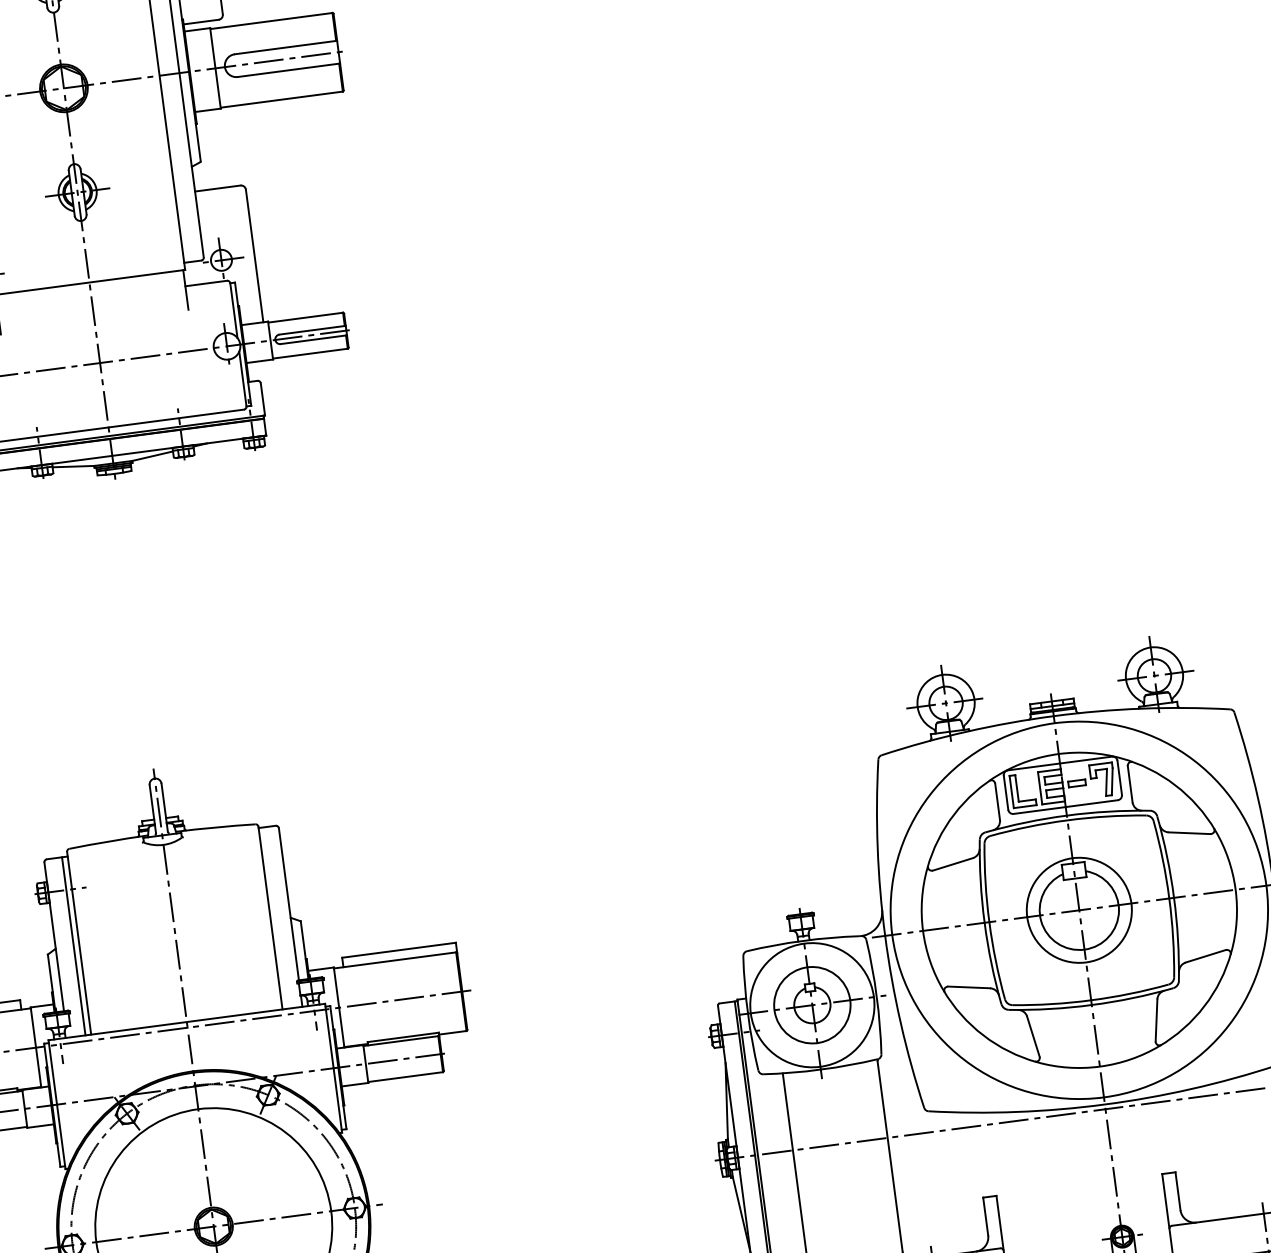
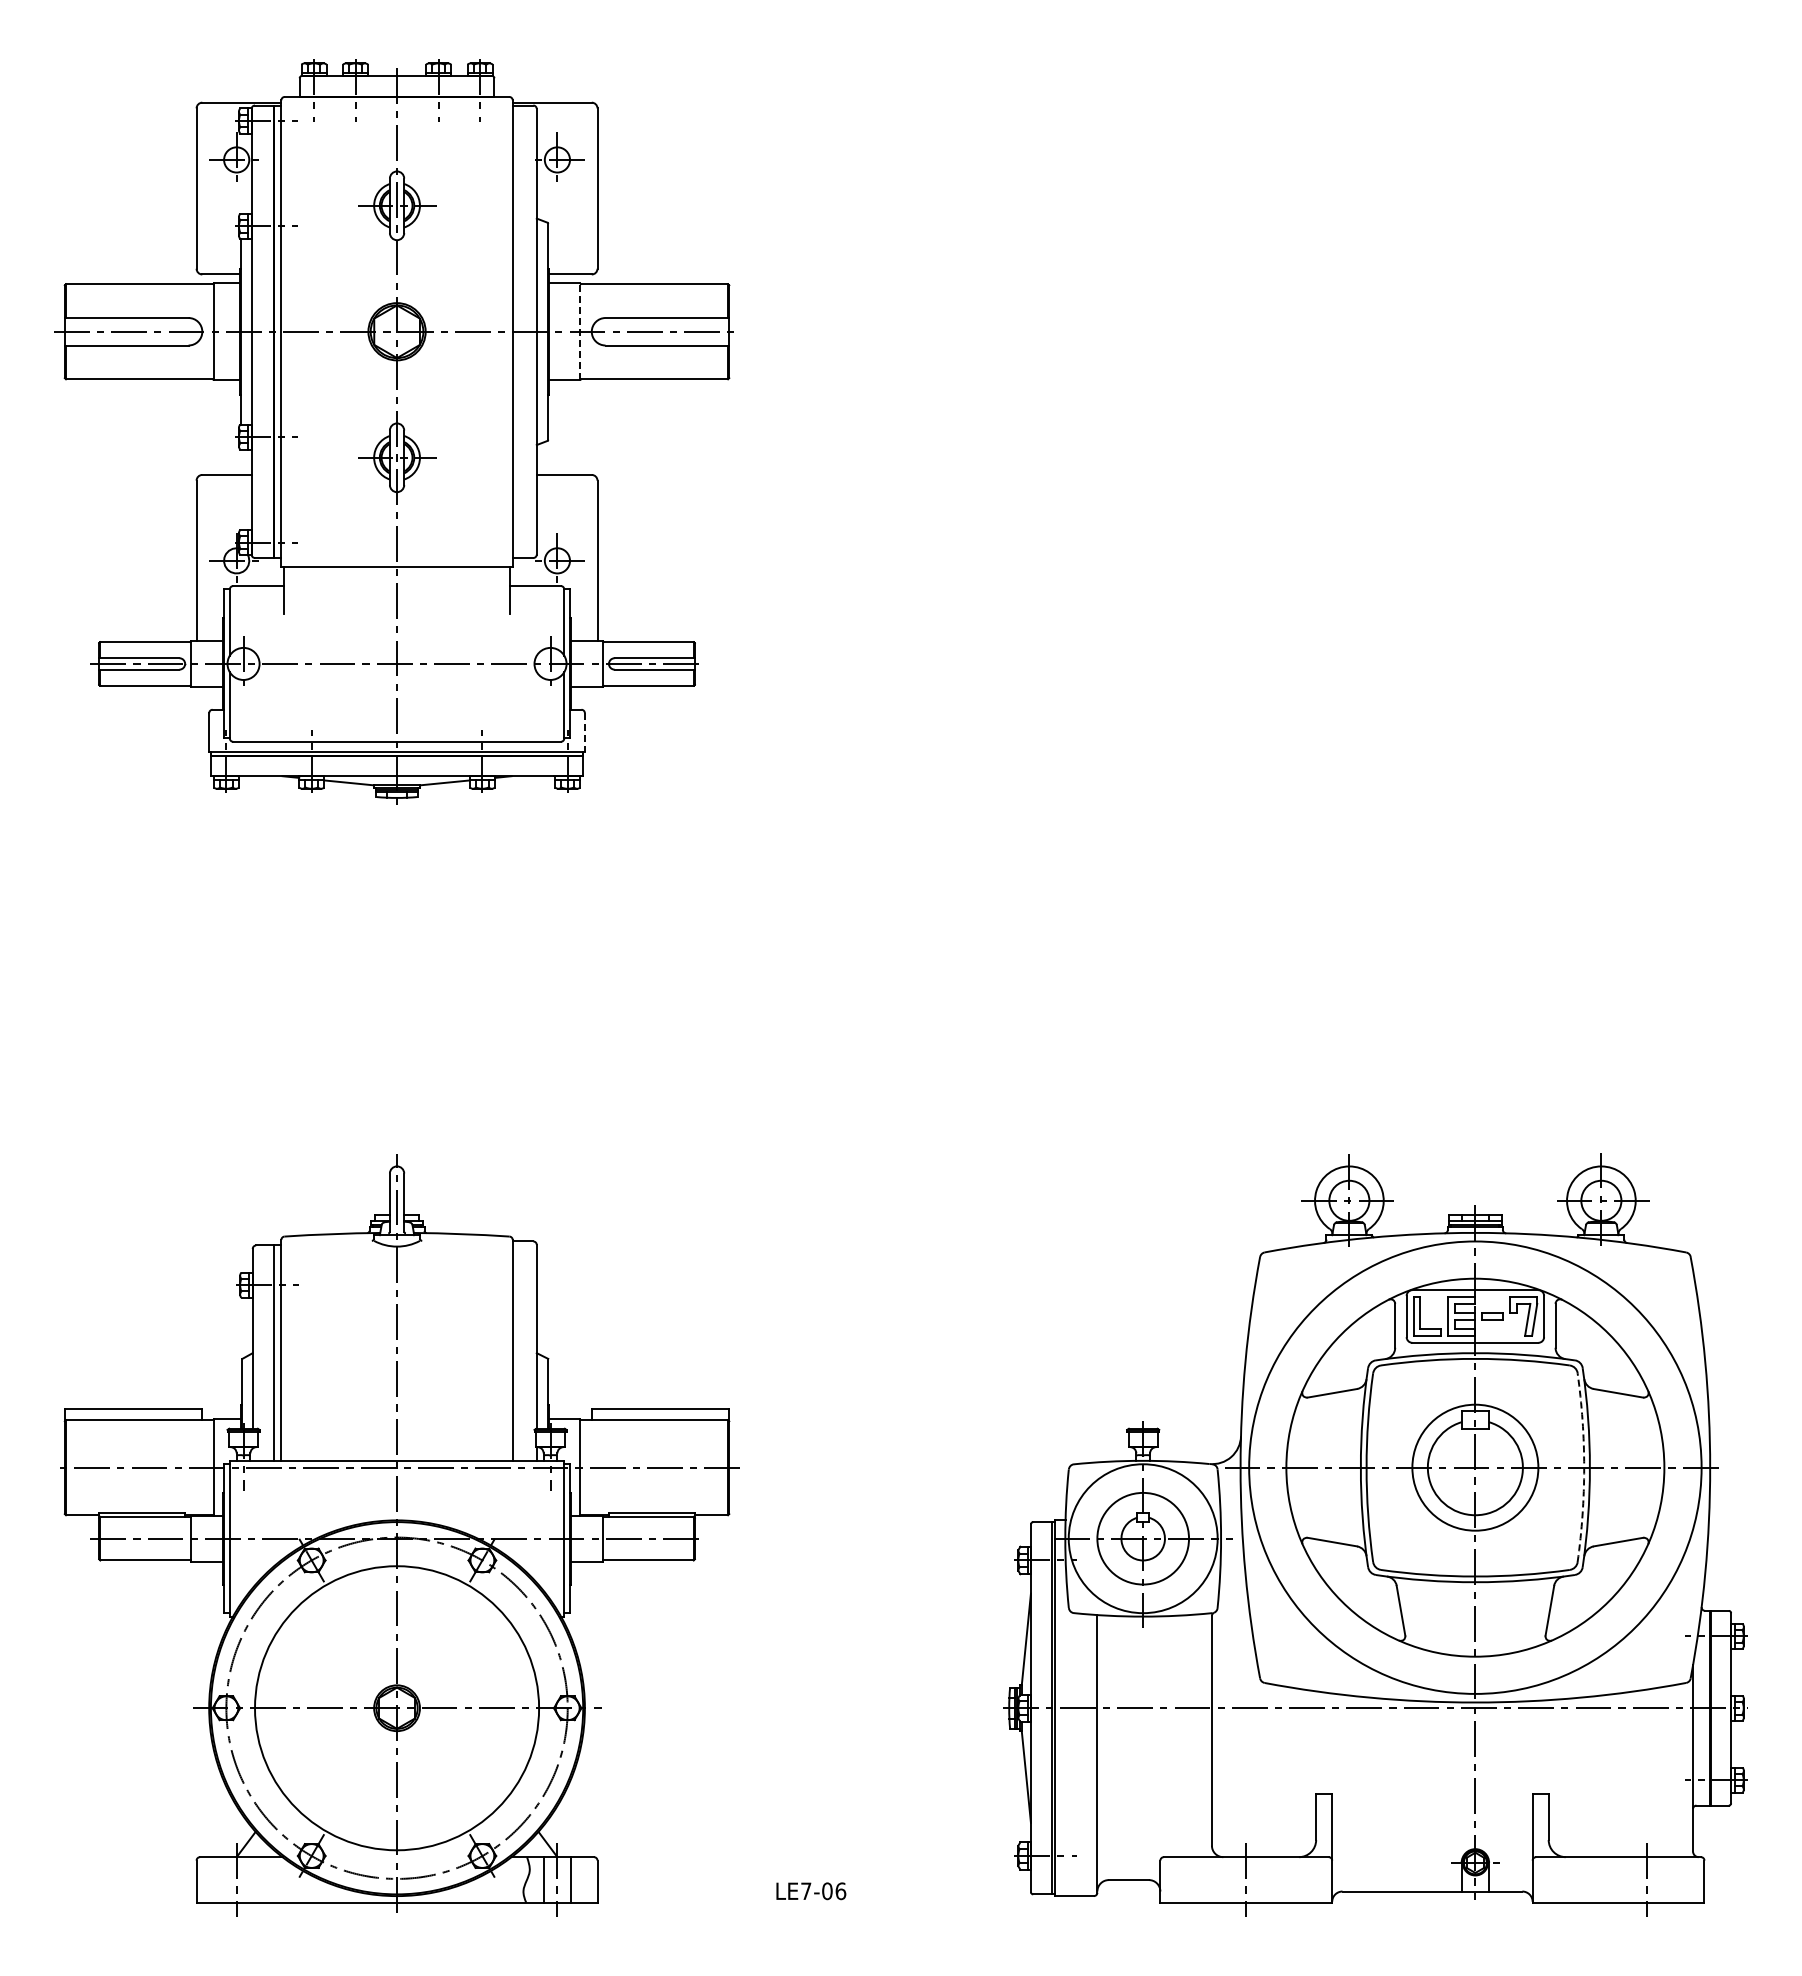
line: (215, 68) -> (580, 331), solid -> dashed
line: (262, 400) -> (584, 733), solid -> dashed
arc: (1169, 898) -> (1584, 1467), solid -> dashed

